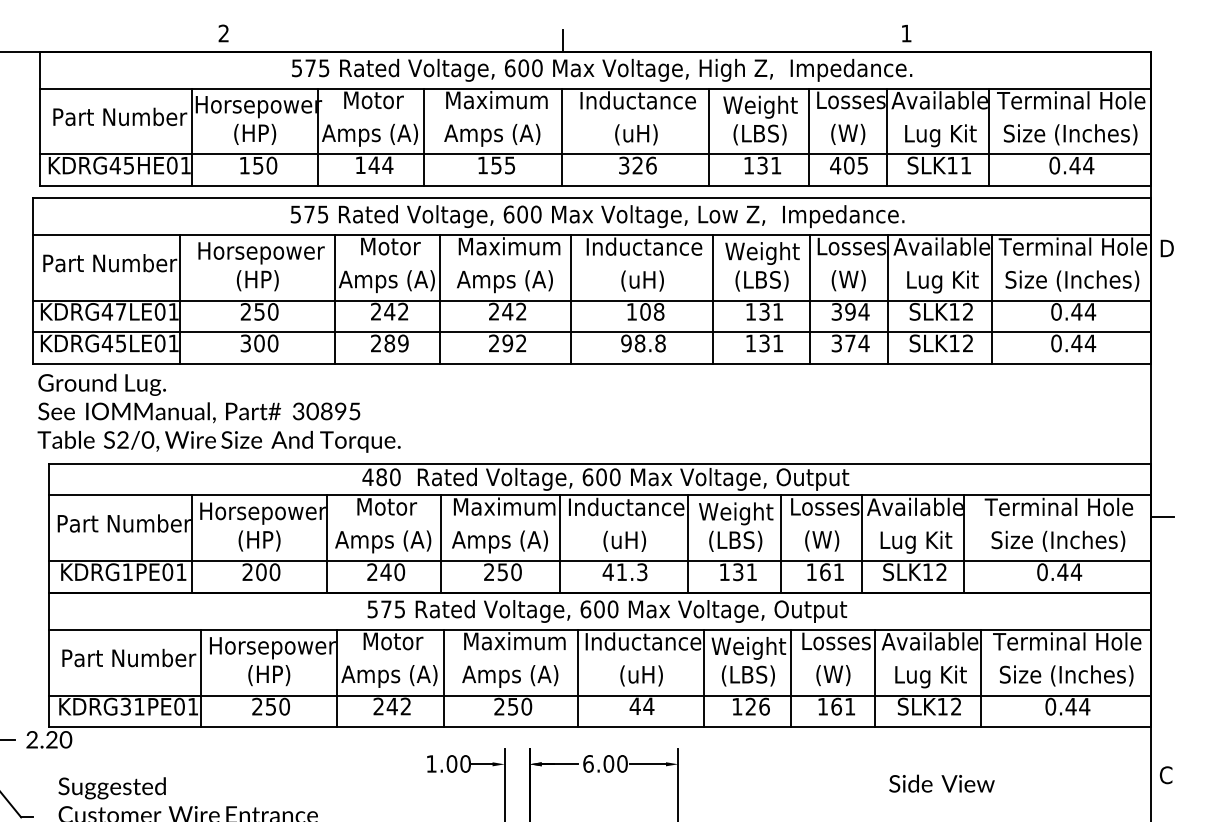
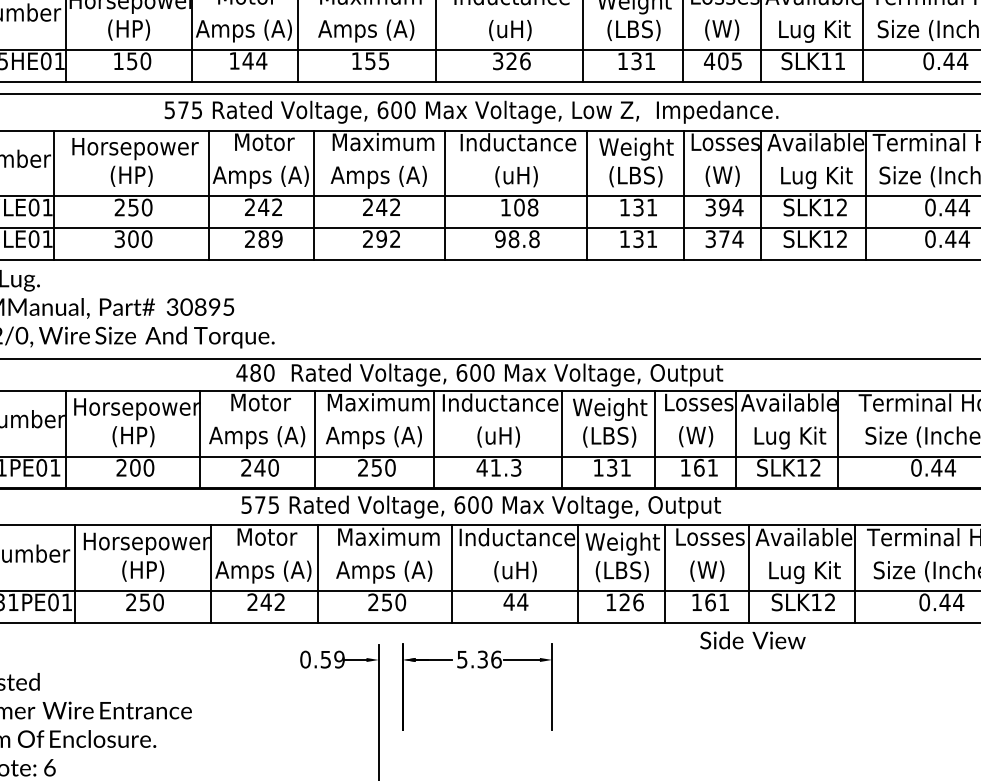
text: (448, 763) -> (322, 659), 1.00 -> 0.59
text: (605, 763) -> (479, 659), 6.00 -> 5.36
text: (941, 783) -> (752, 640), moved

